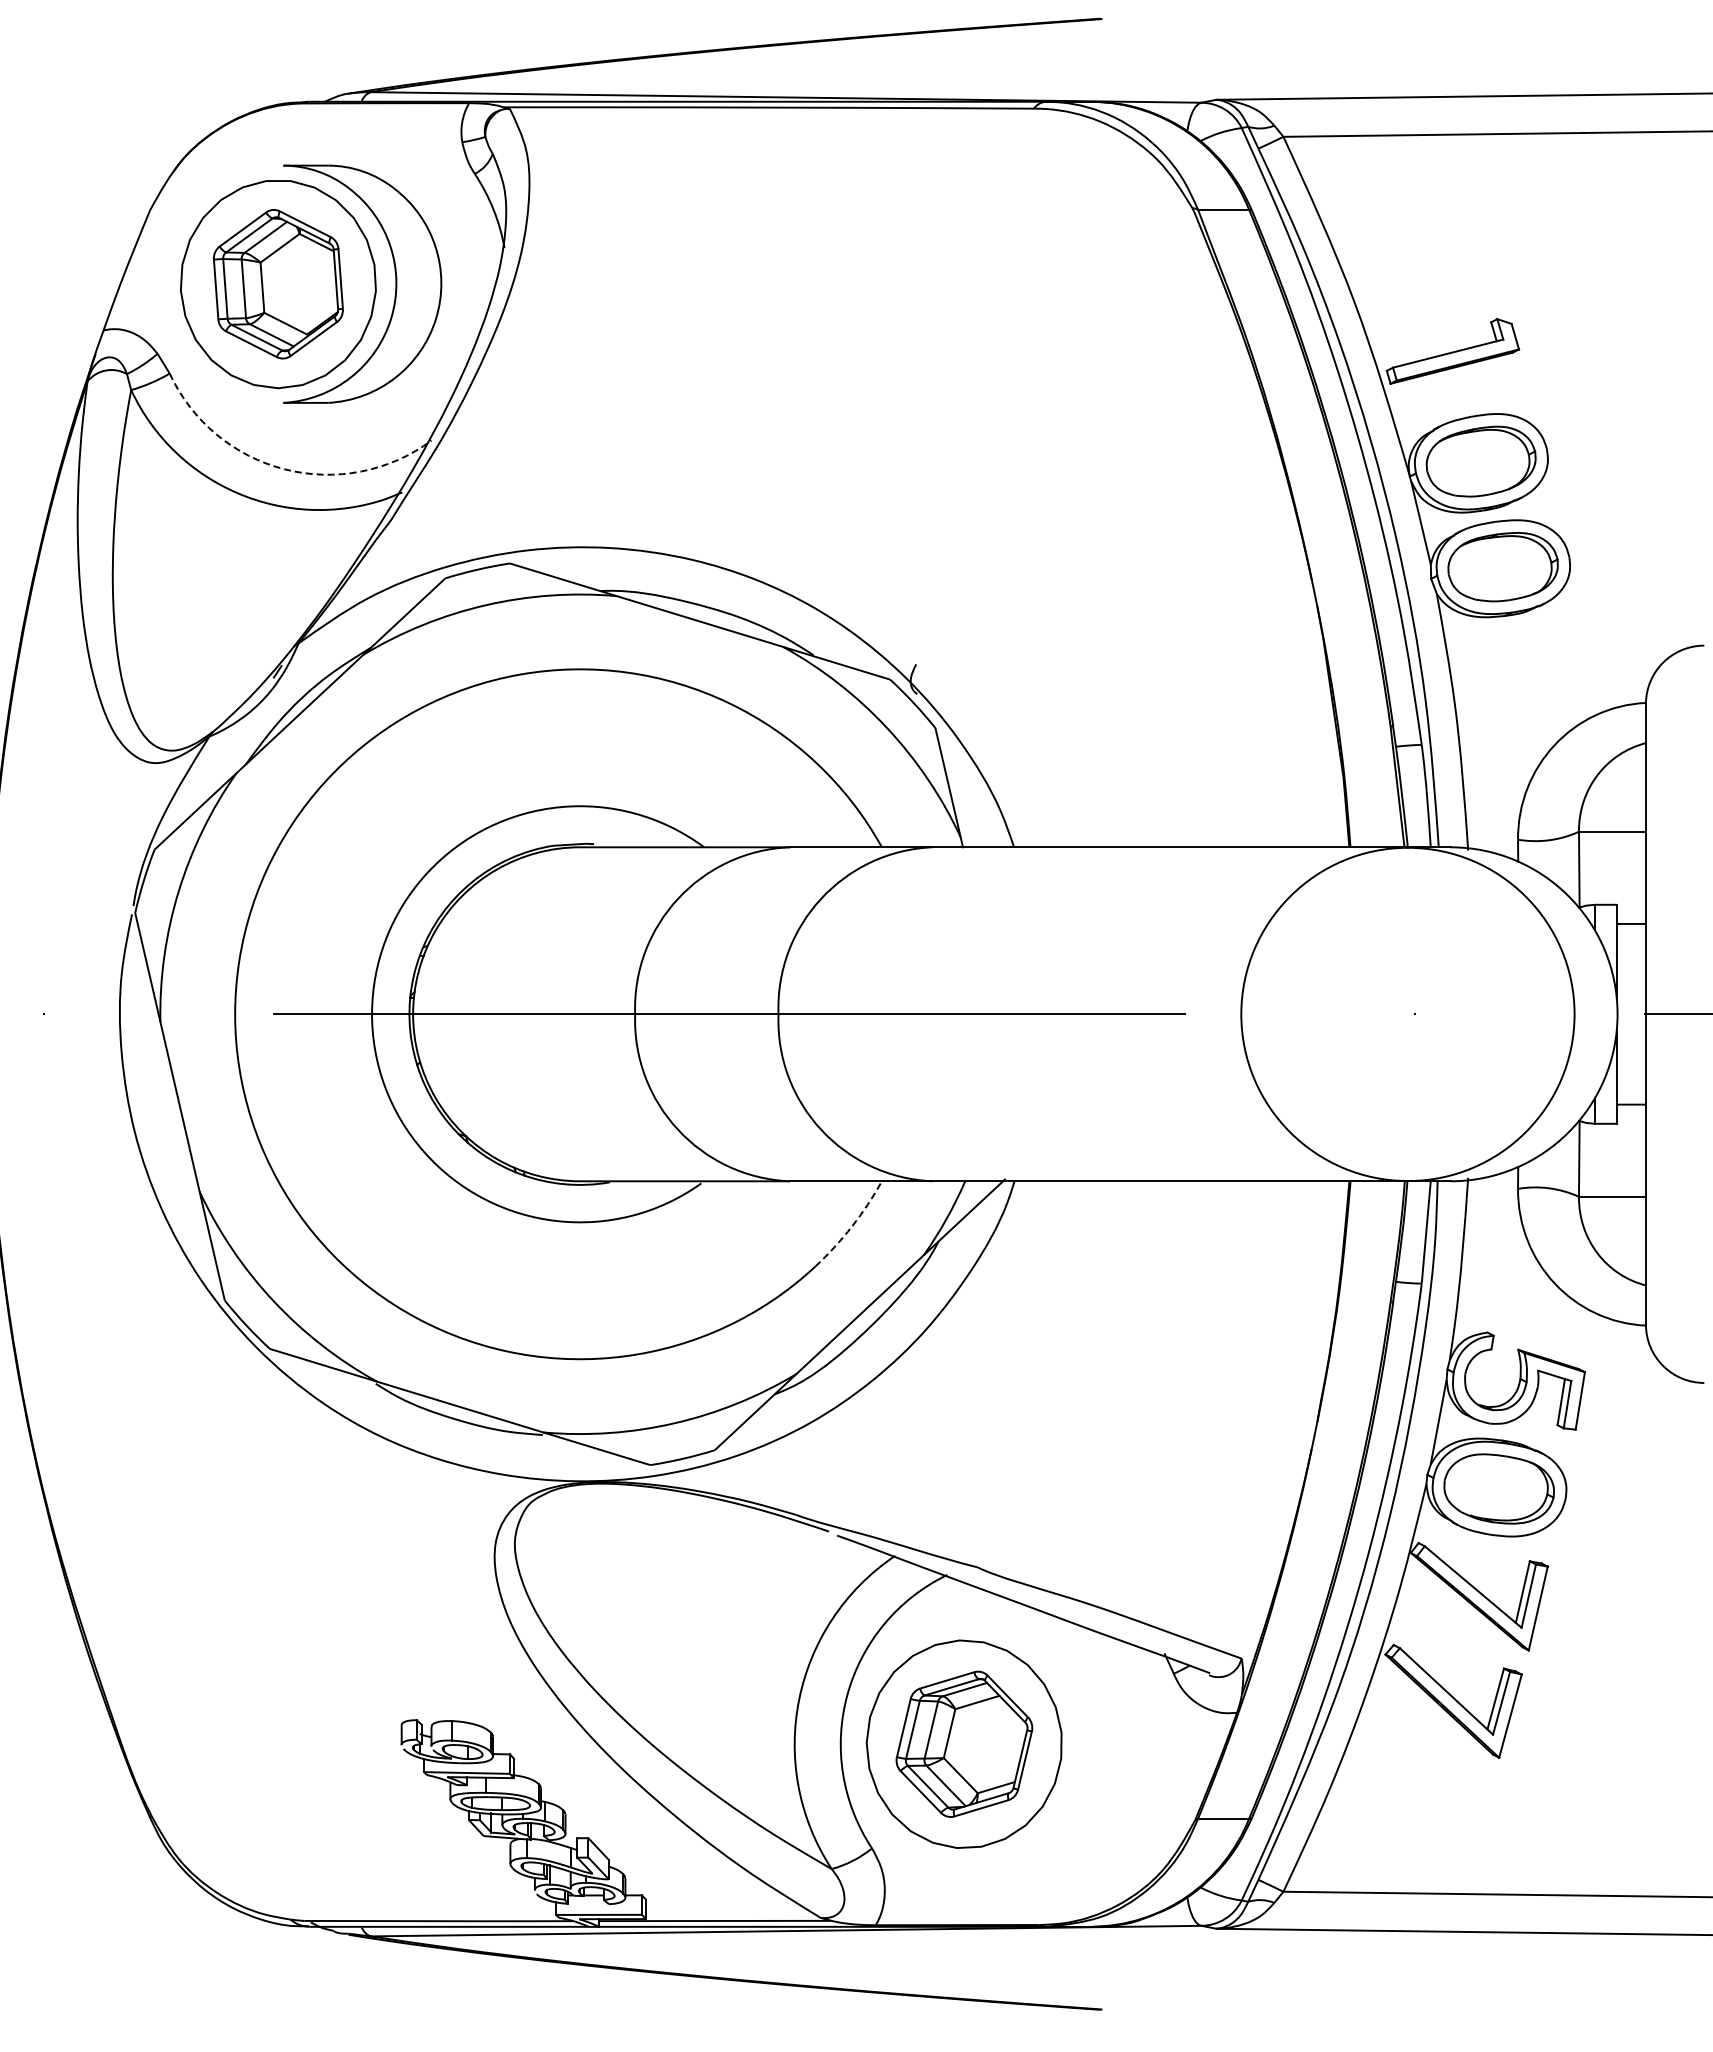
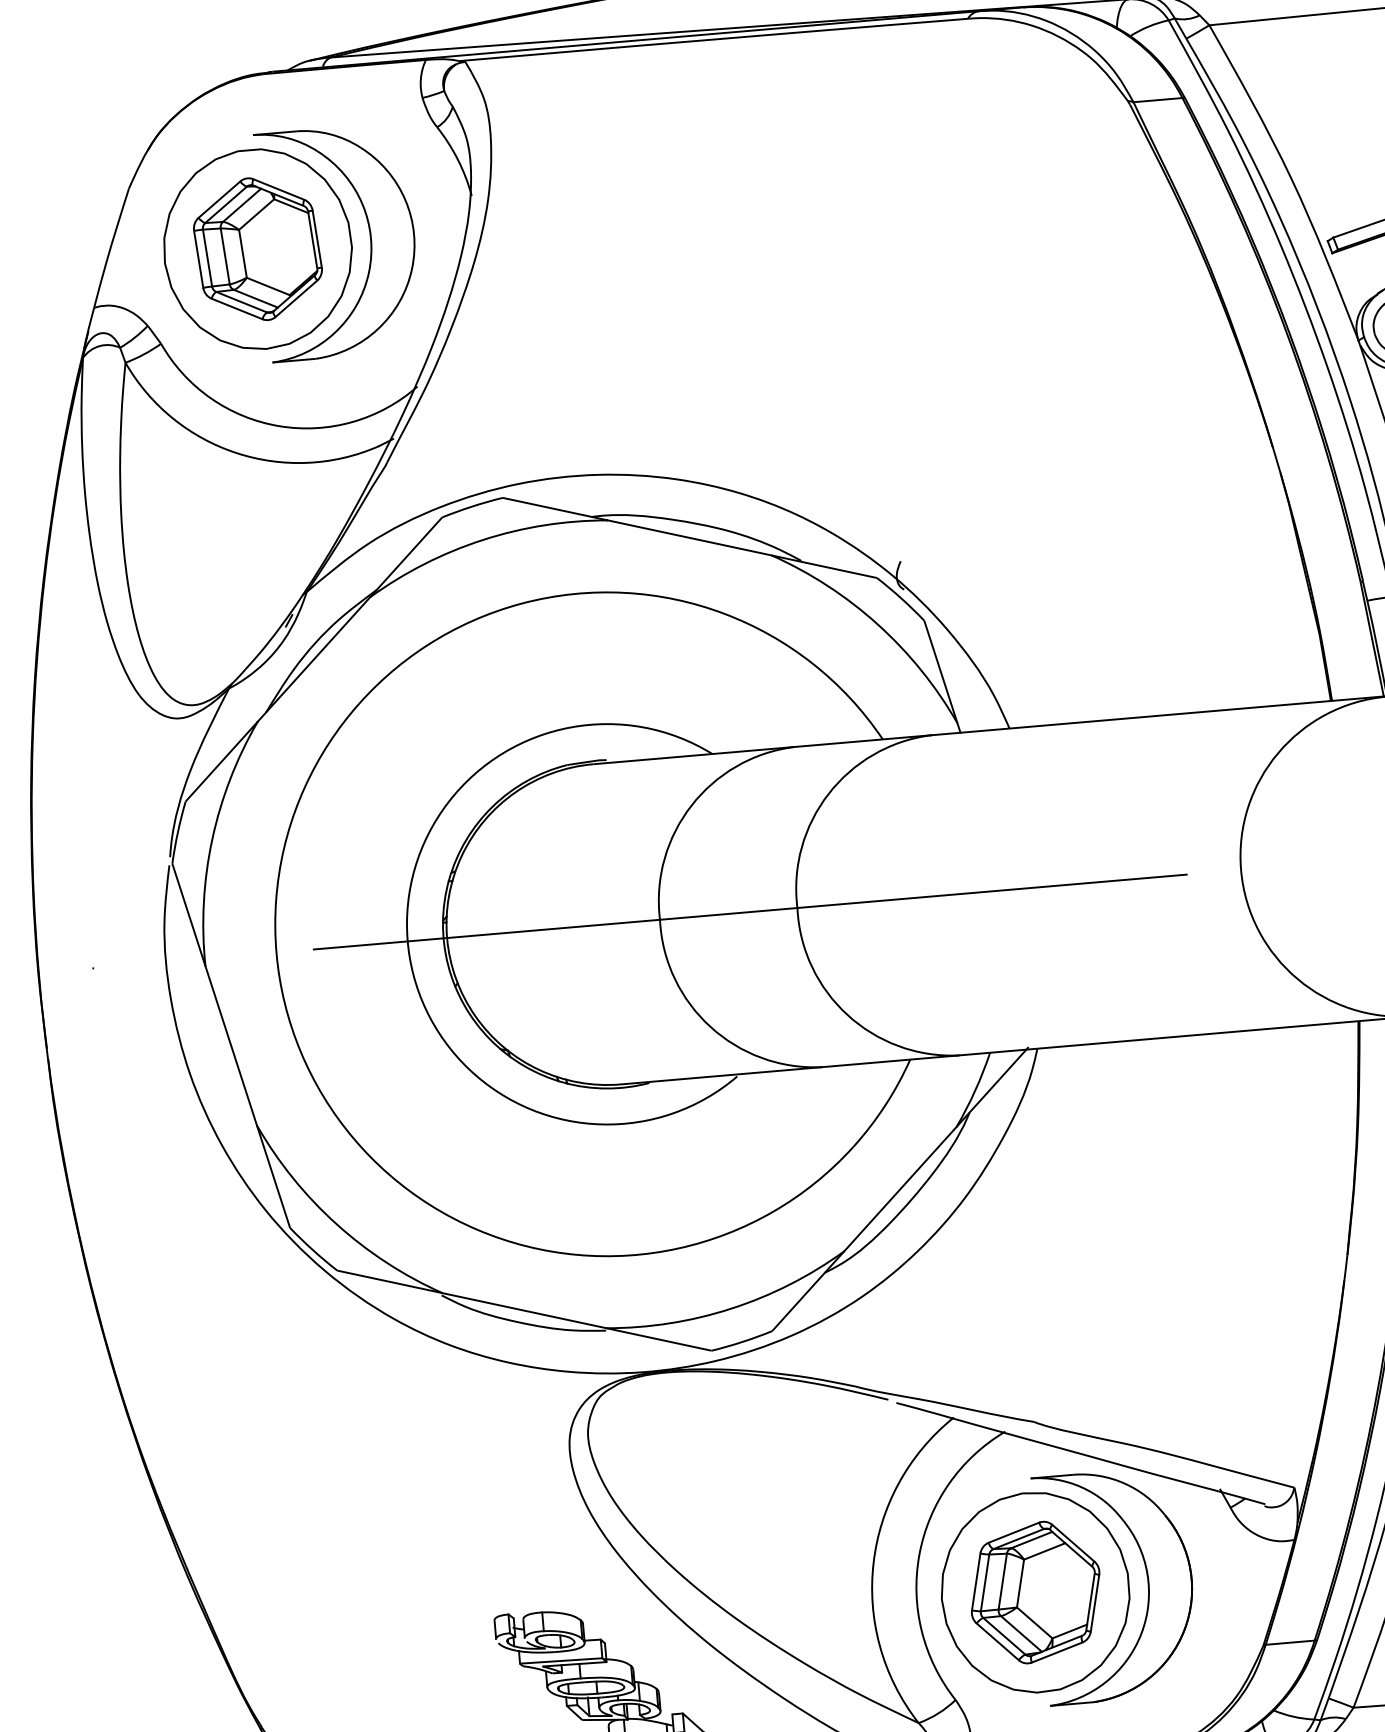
arc: (284, 469) -> (279, 426), dashed -> solid
arc: (852, 1226) -> (885, 1105), dashed -> solid
part: (1081, 1743) -> (1147, 1582), added

